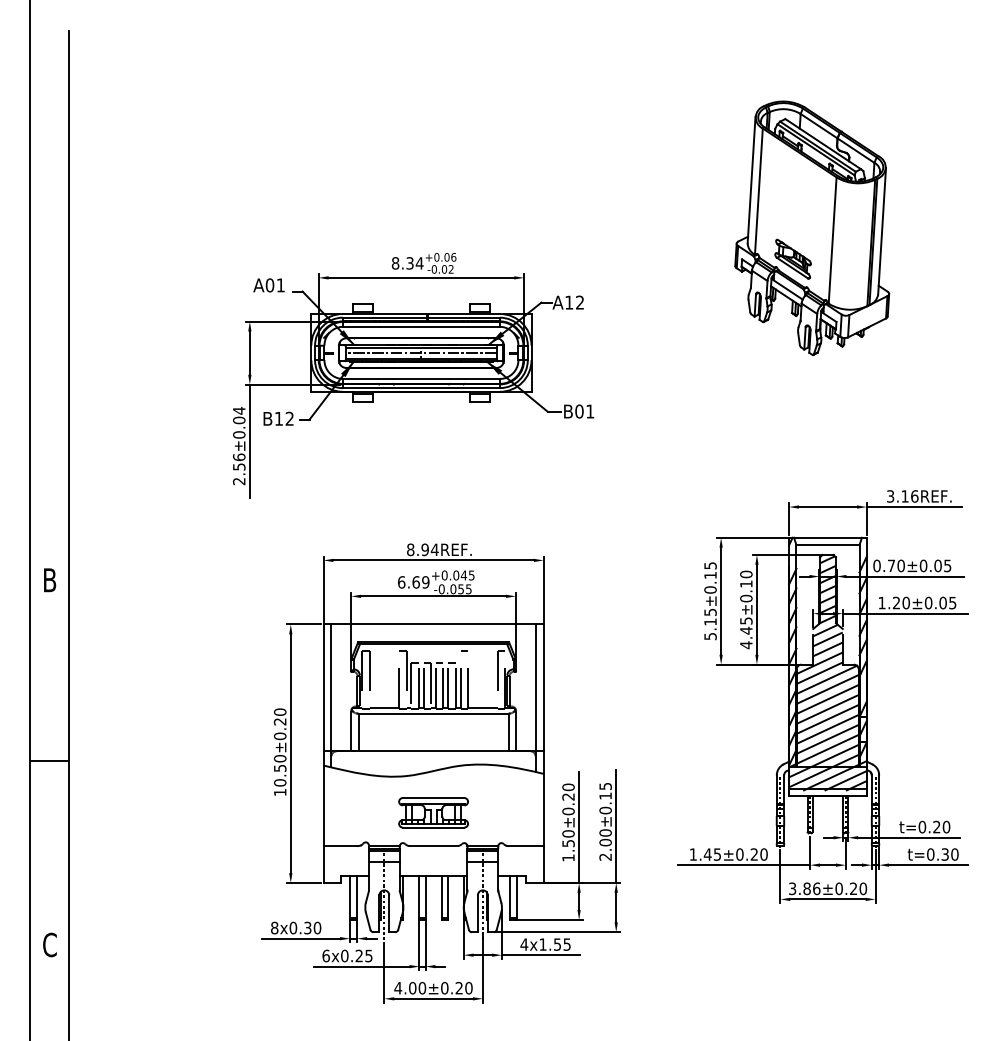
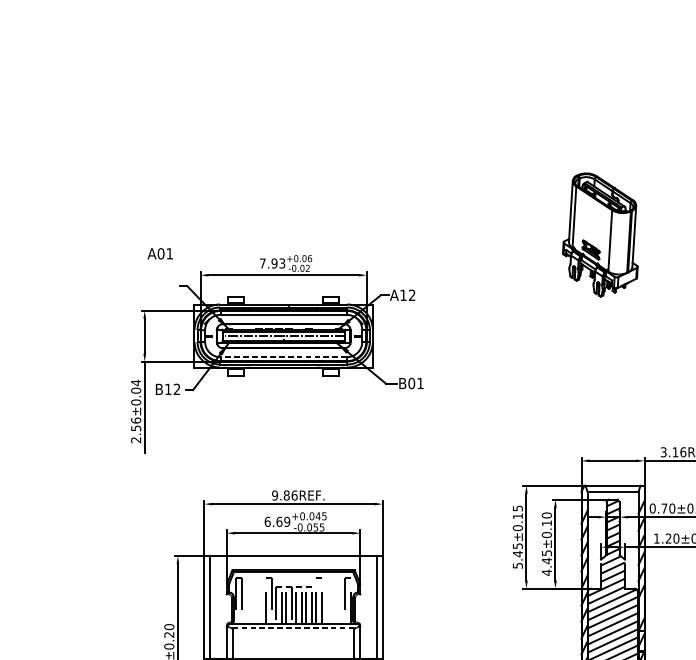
part: (812, 227) -> (600, 234), size x0.6
text: (407, 263) -> (272, 263), 8.34 -> 7.93
text: (268, 285) -> (159, 253), moved
line: (420, 379) -> (282, 357), solid -> dashed
text: (422, 549) -> (284, 495), 8.94REF. -> 9.86REF.
text: (710, 622) -> (517, 554), 5.15±0.15 -> 5.45±0.15
line: (434, 713) -> (294, 628), solid -> dashed

